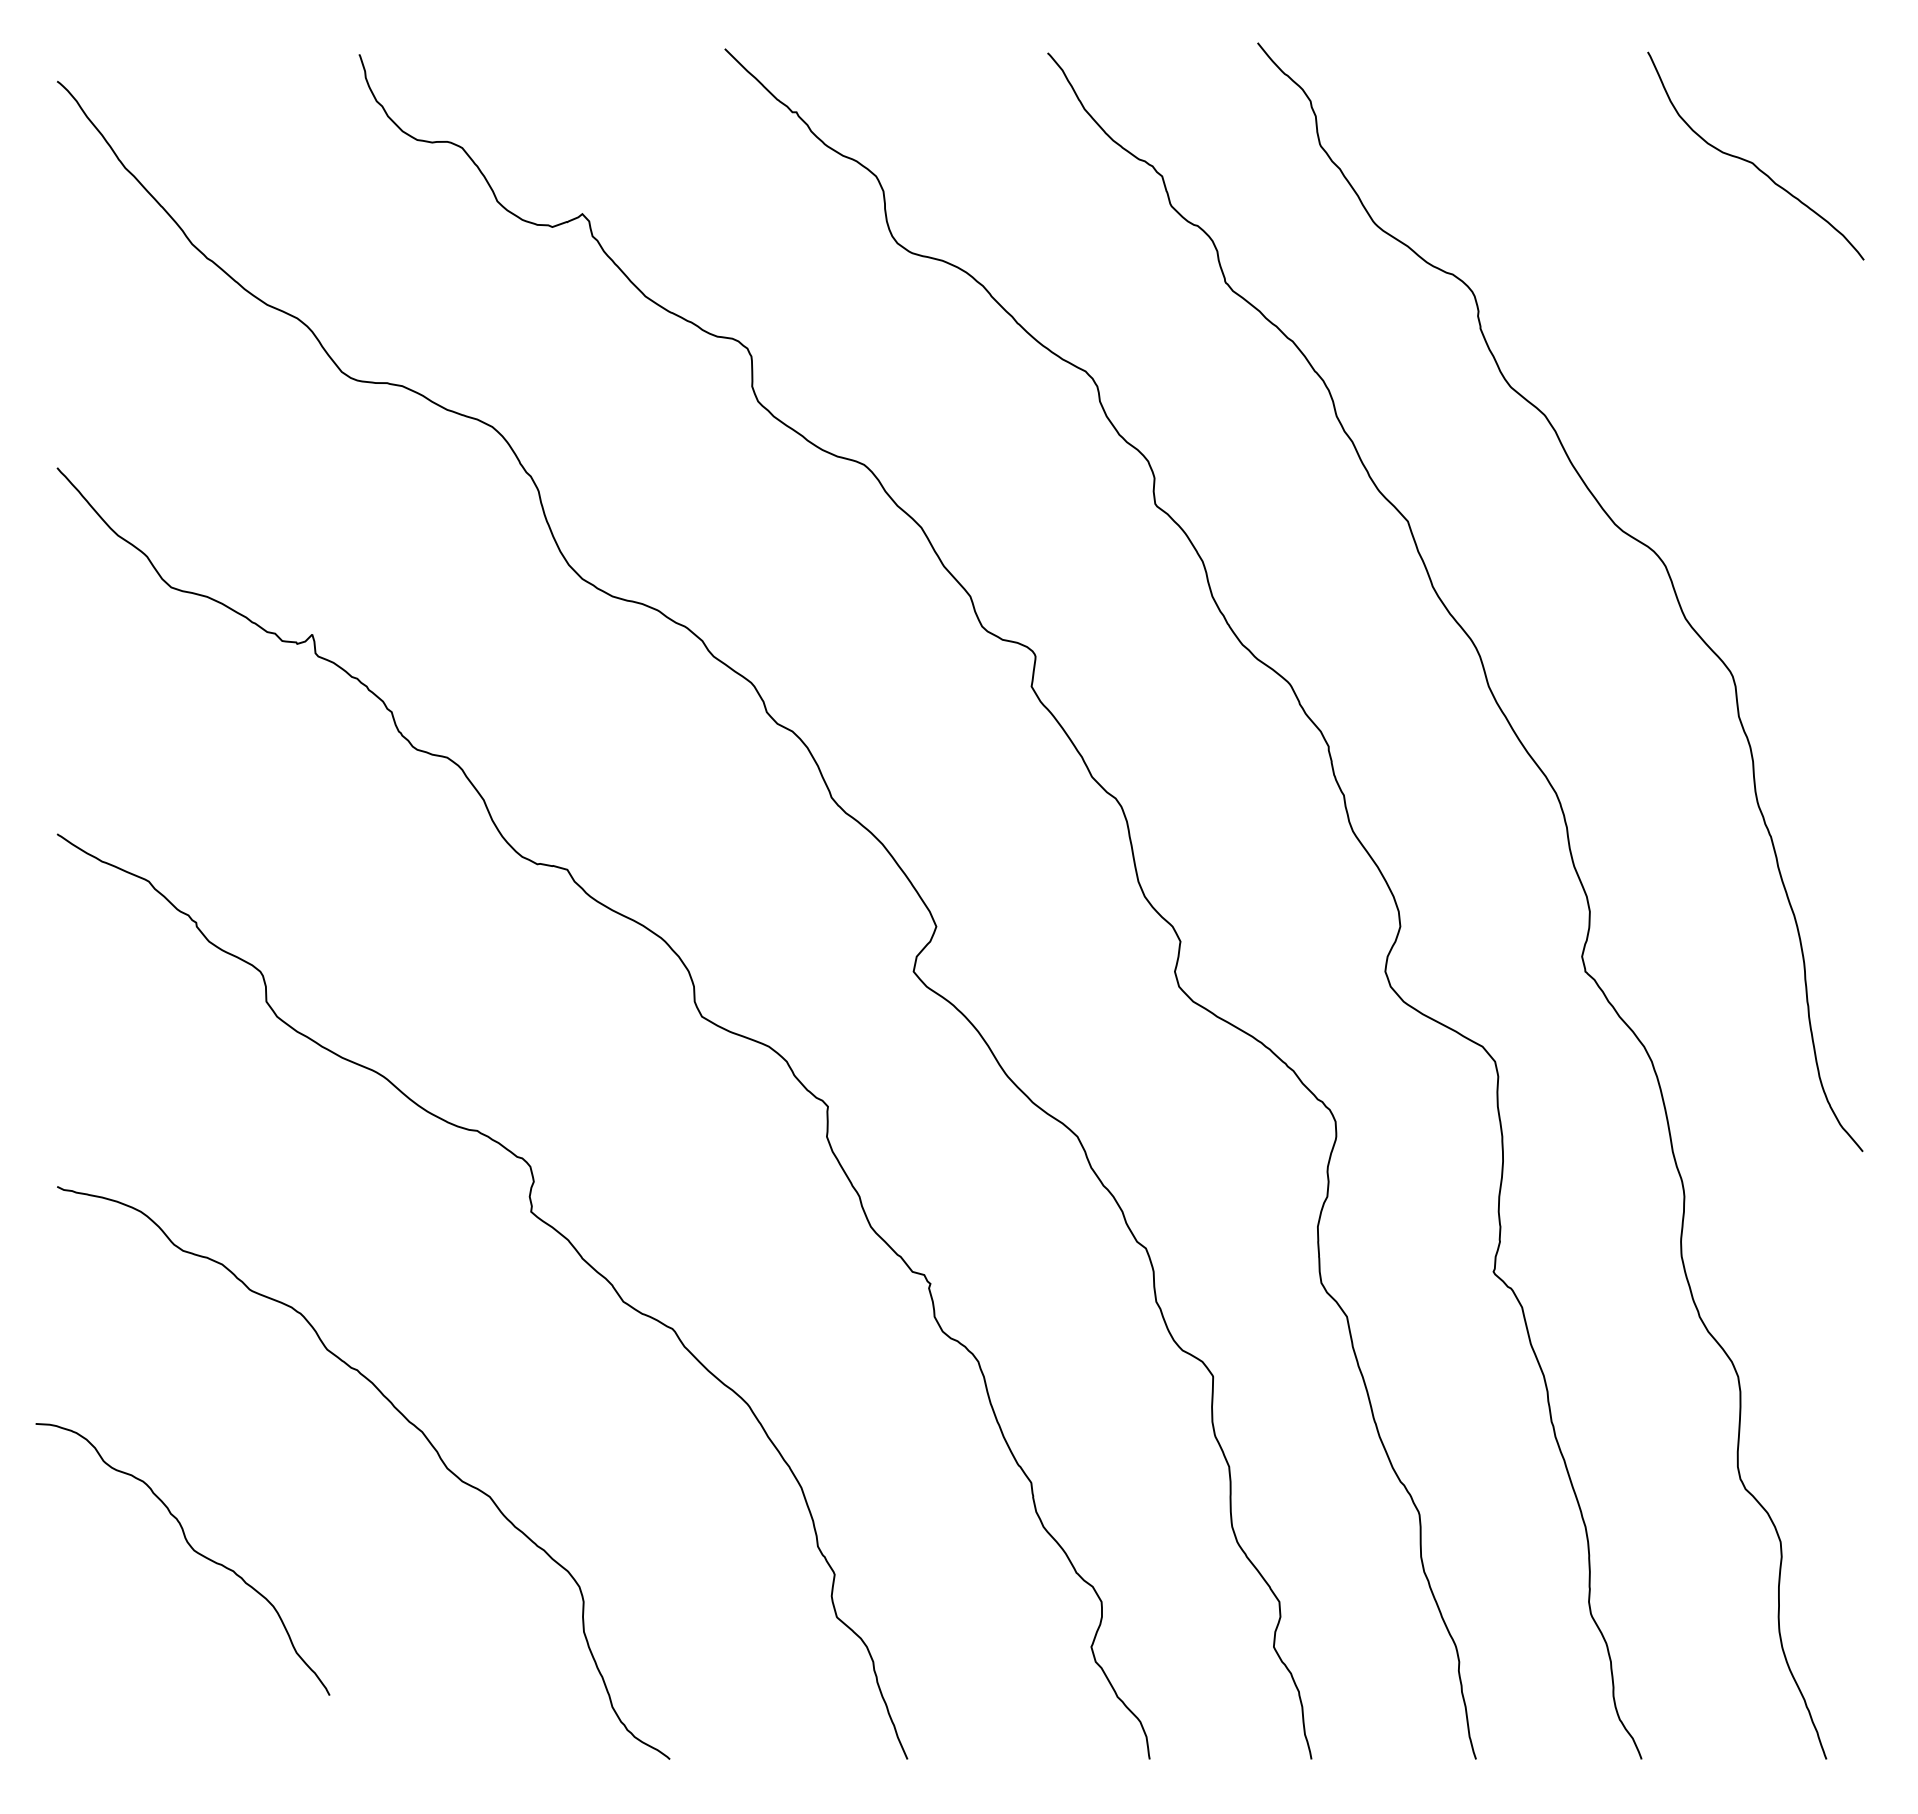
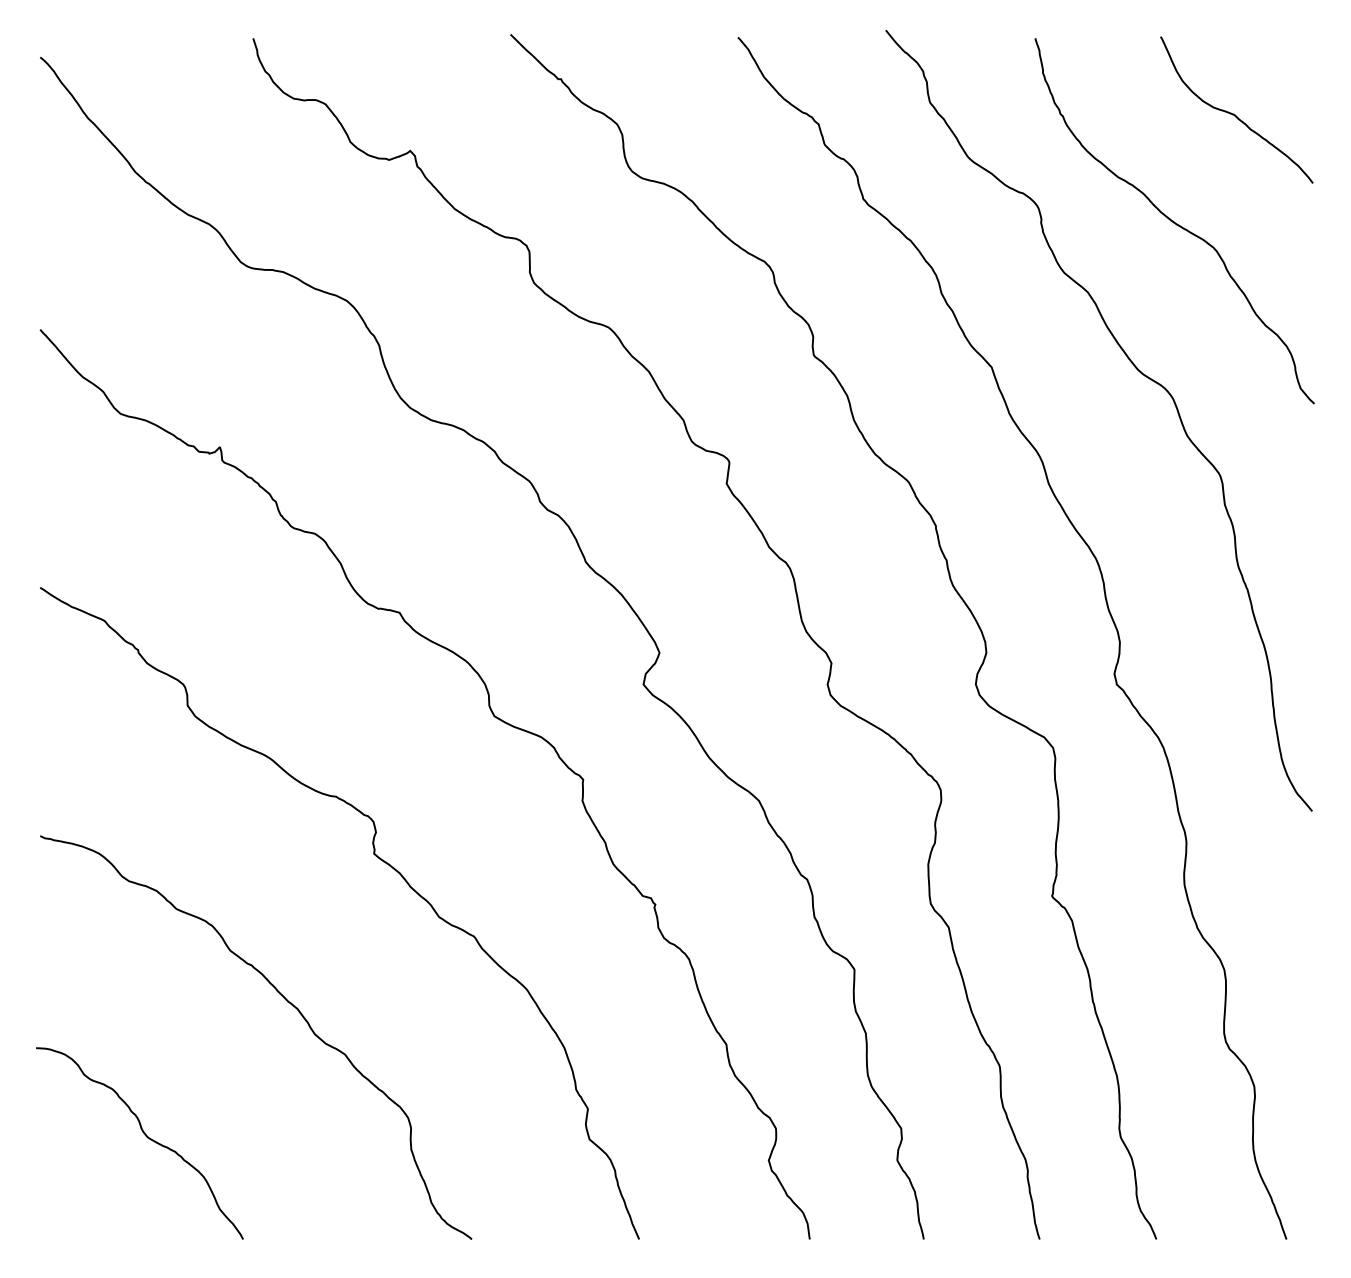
curve: (1667, 314) -> (1174, 221), added
curve: (190, 1549) -> (145, 1136), moved

